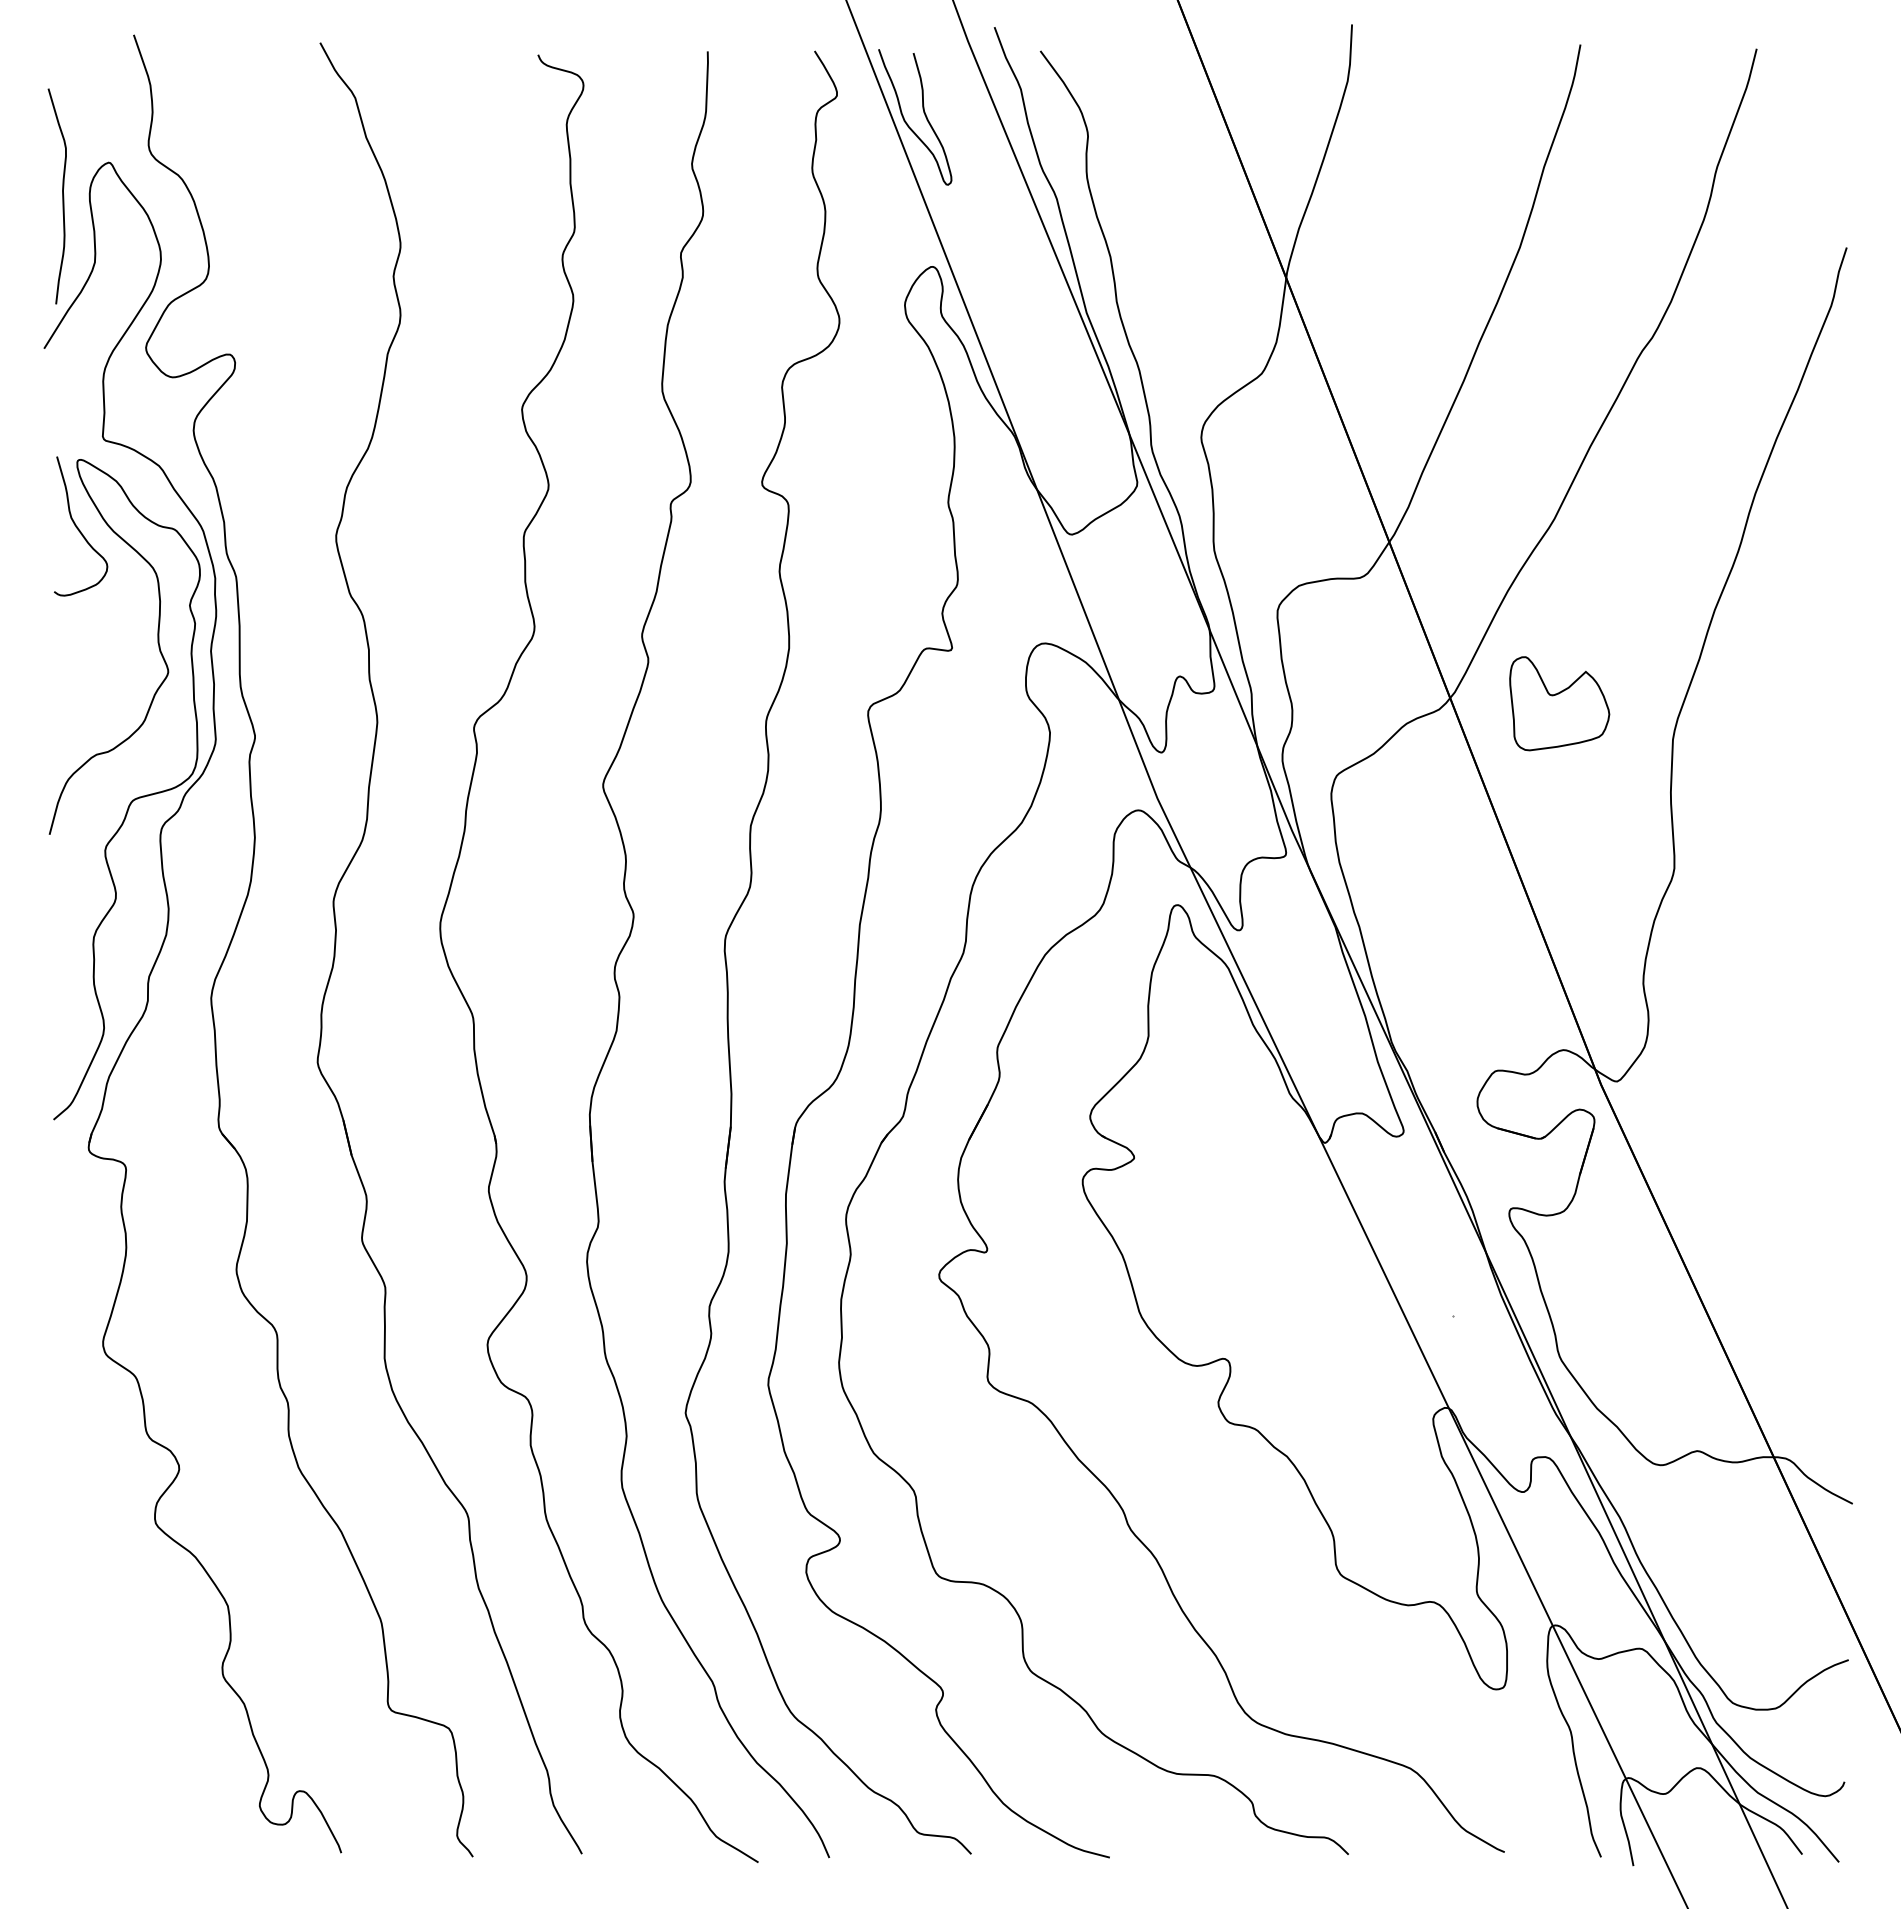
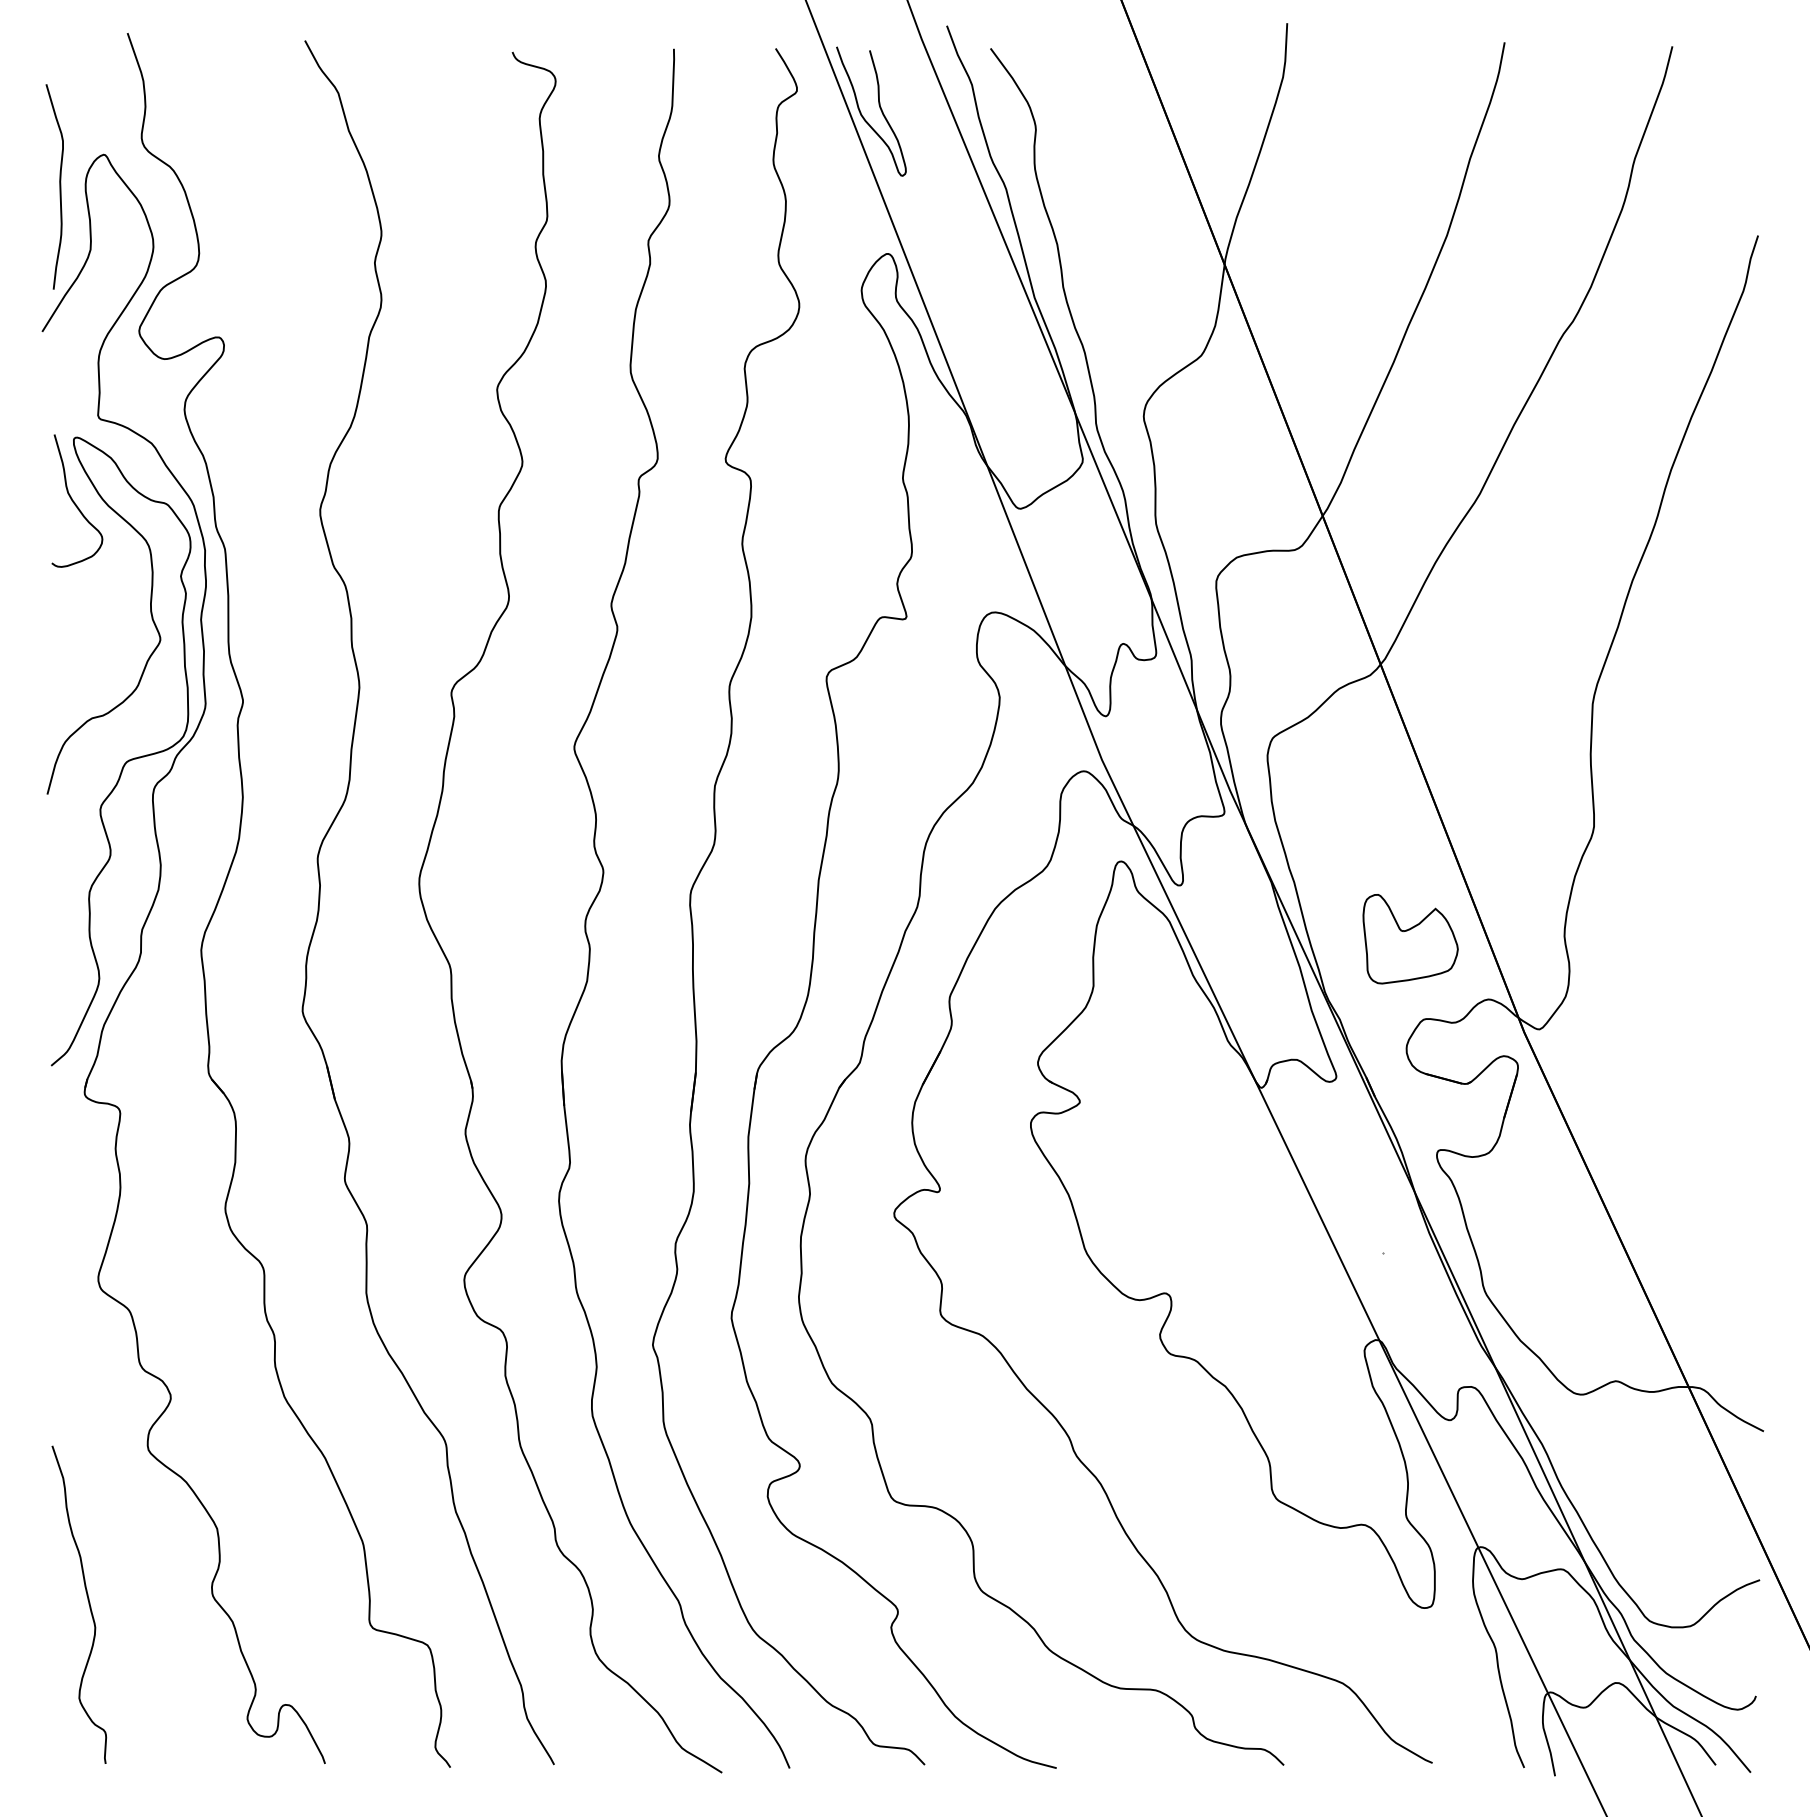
part: (1559, 703) -> (1410, 938), moved
curve: (92, 1684) -> (88, 1603), added

